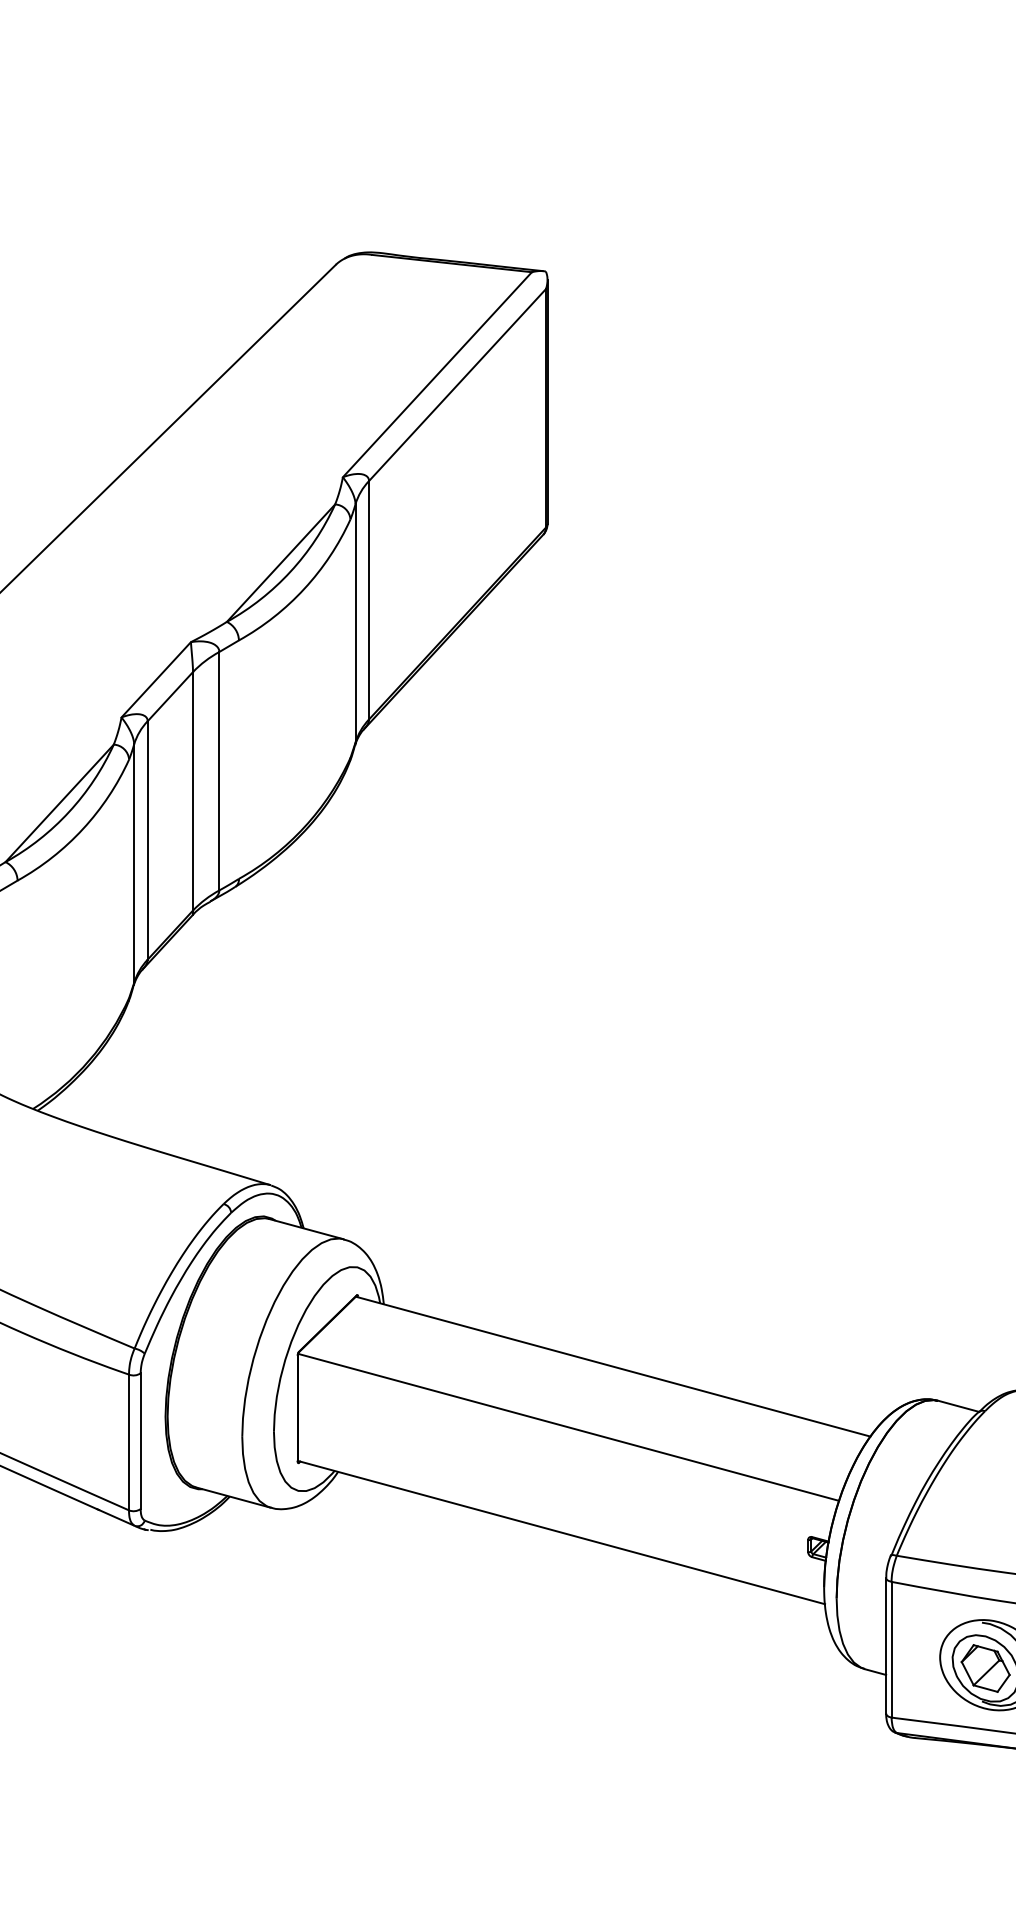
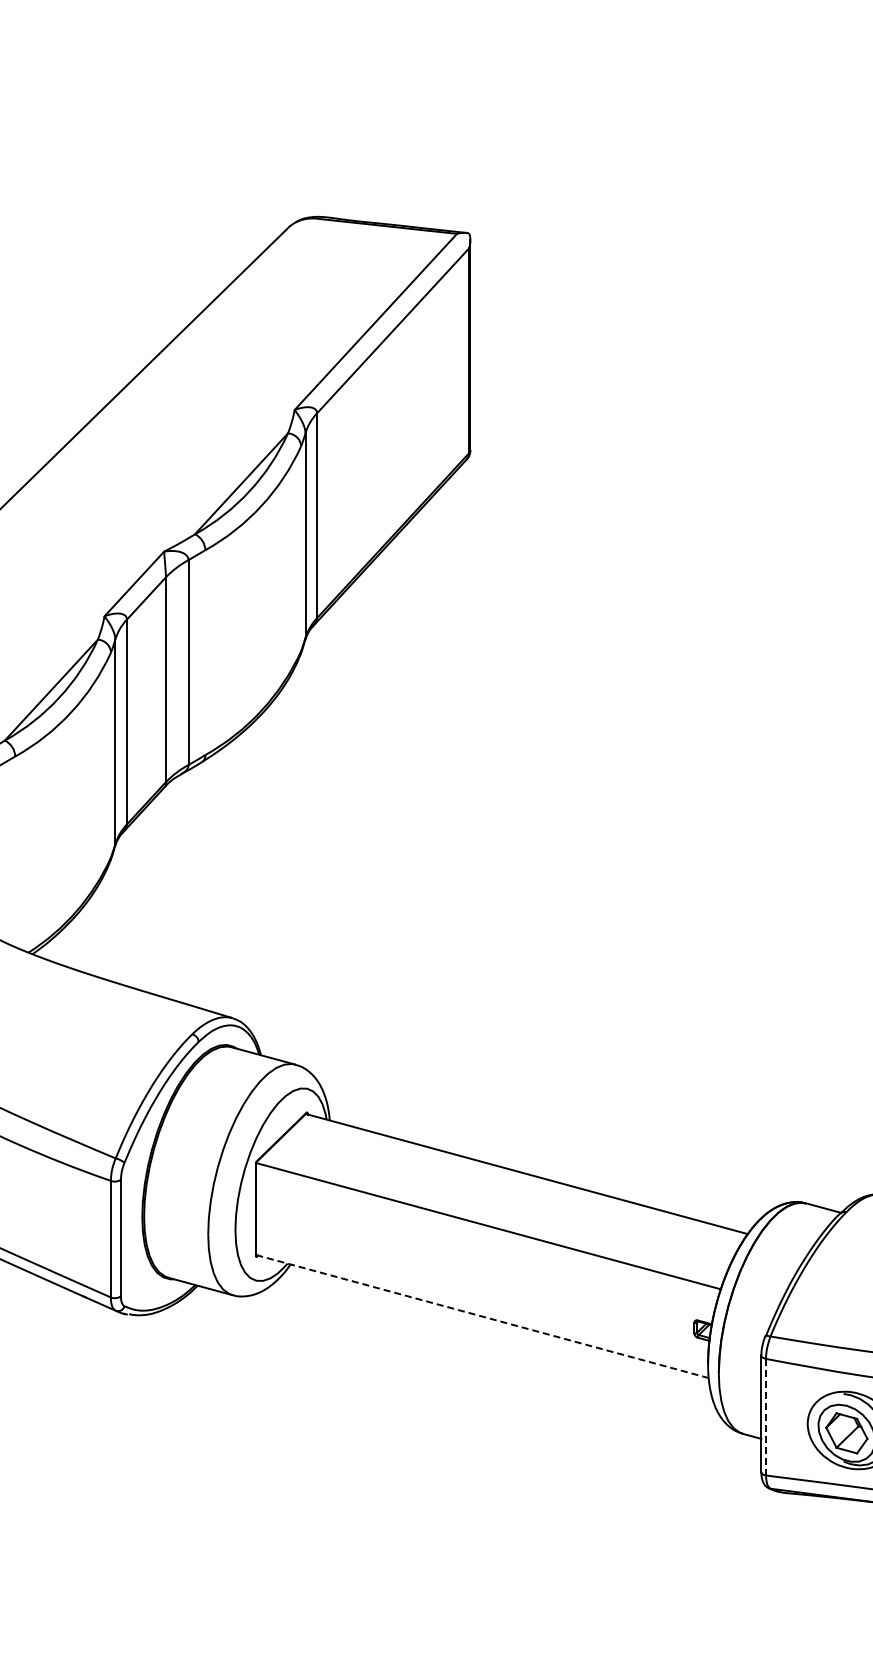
line: (561, 1532) -> (482, 1316), solid -> dashed
line: (890, 1650) -> (765, 1417), solid -> dashed

